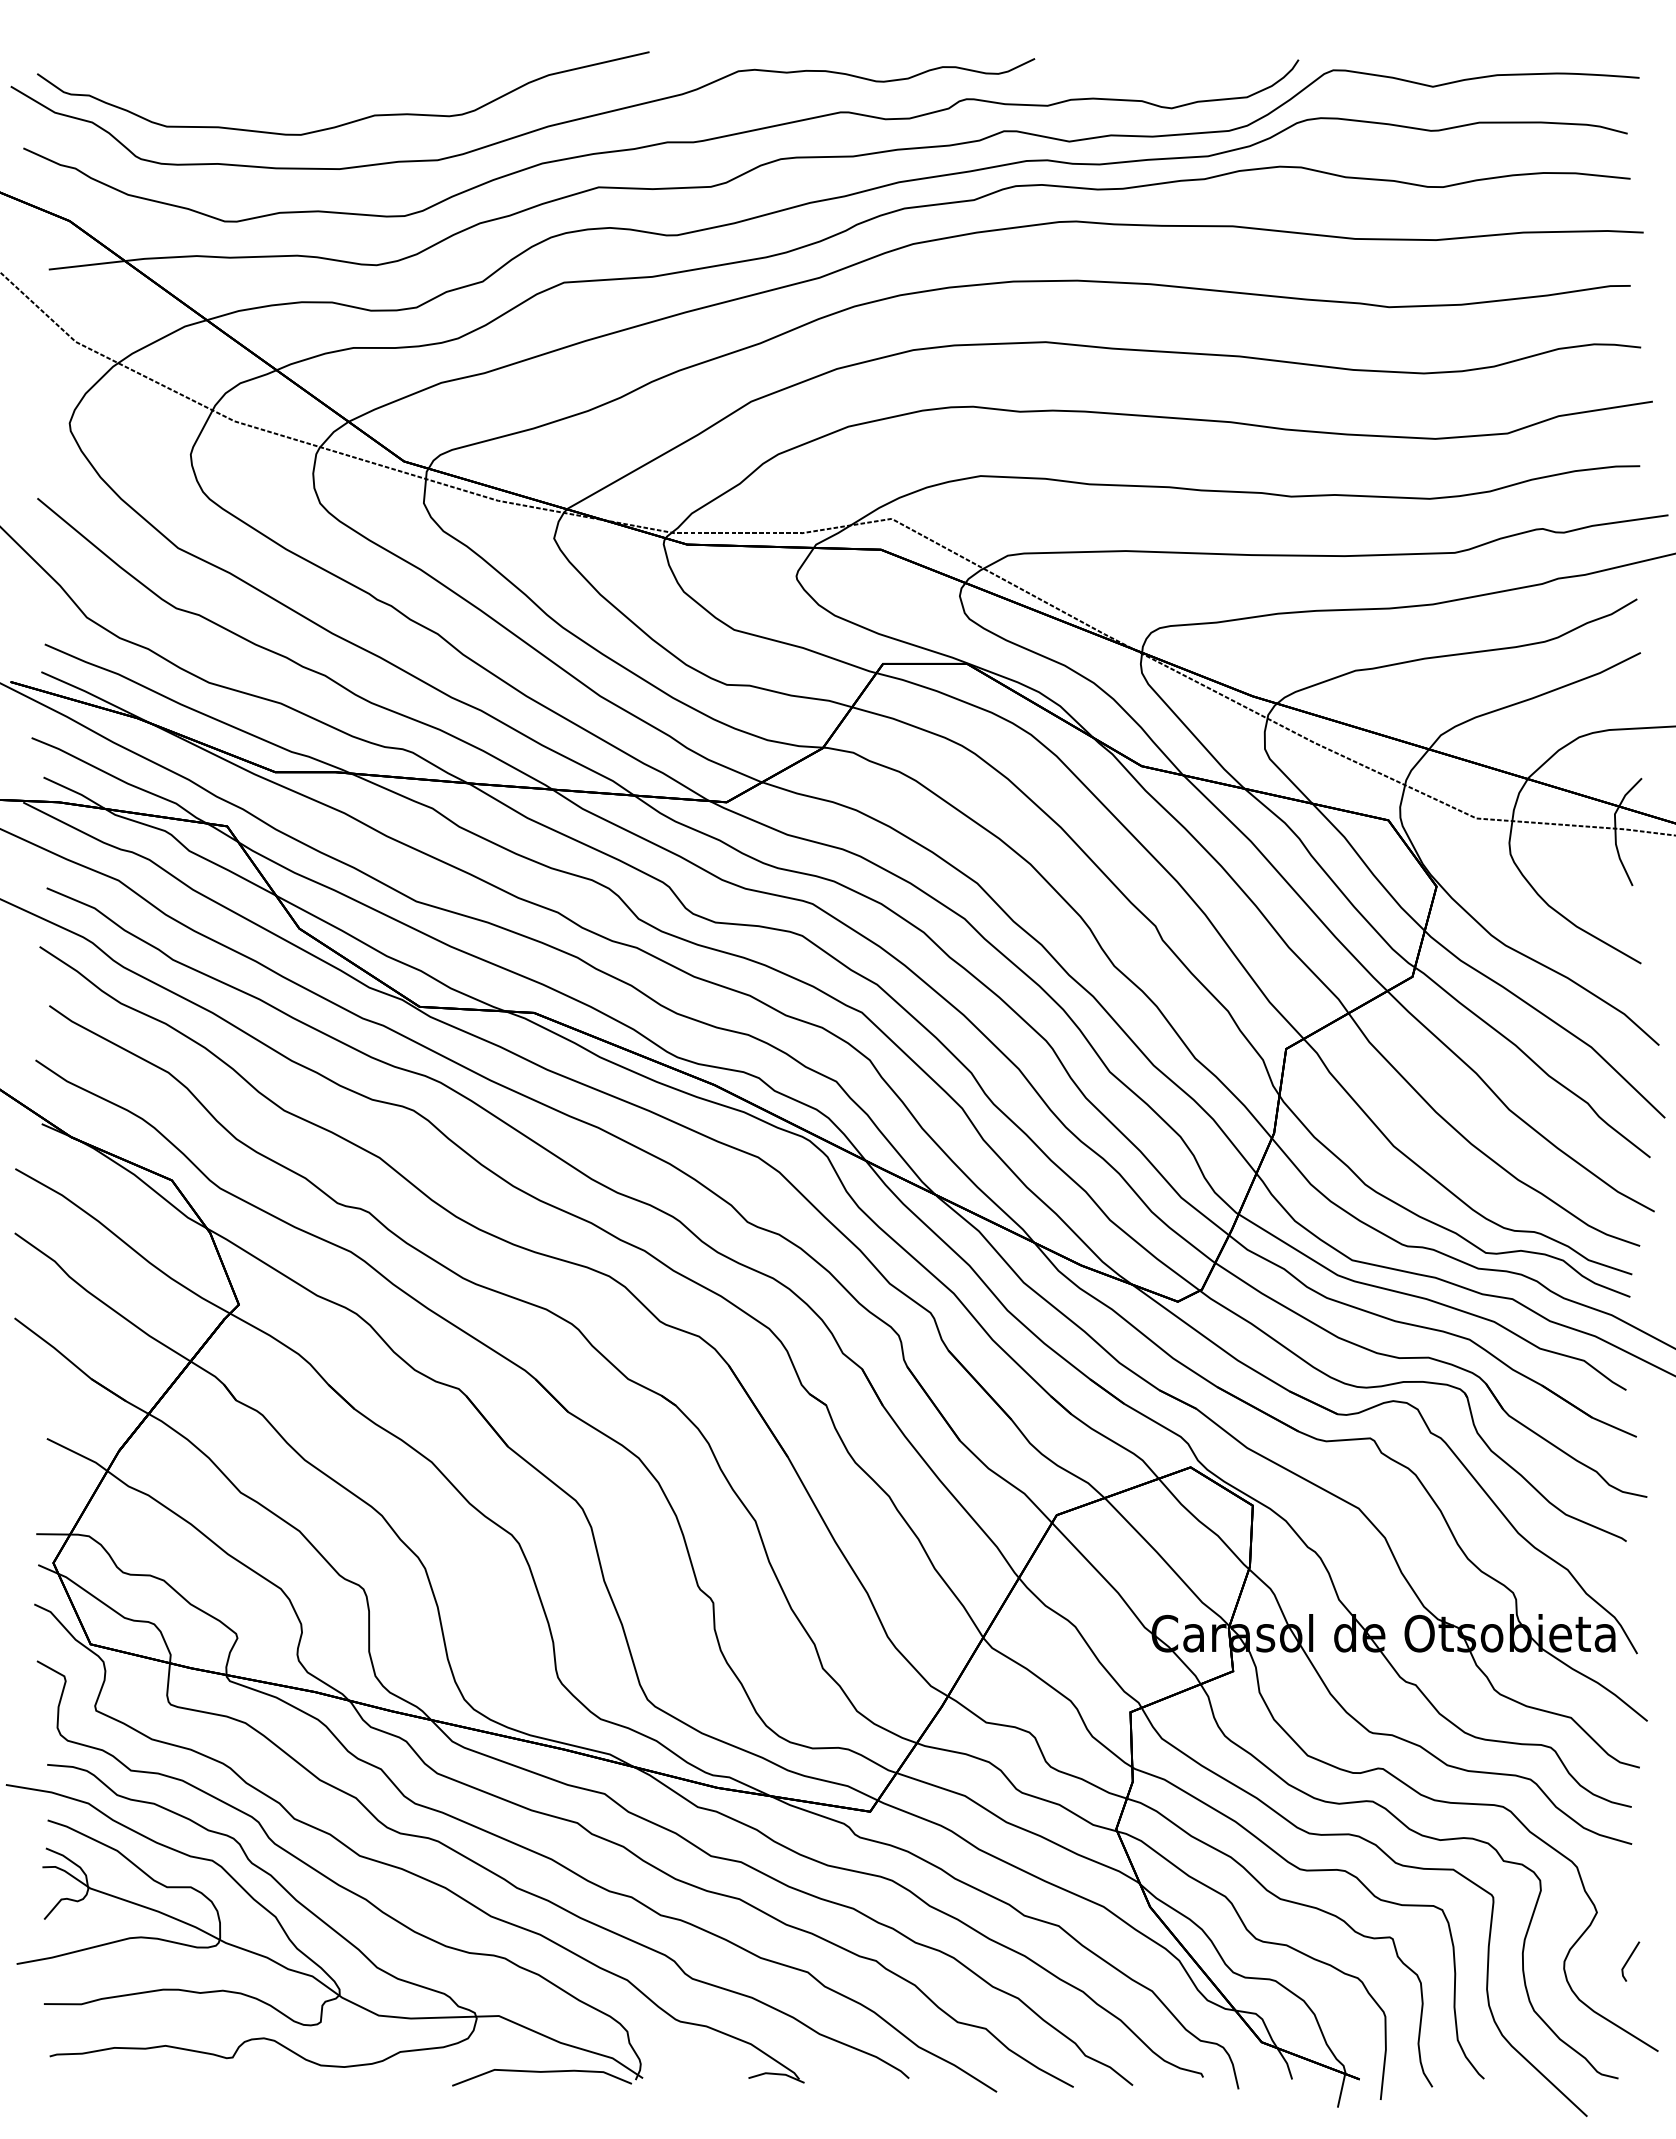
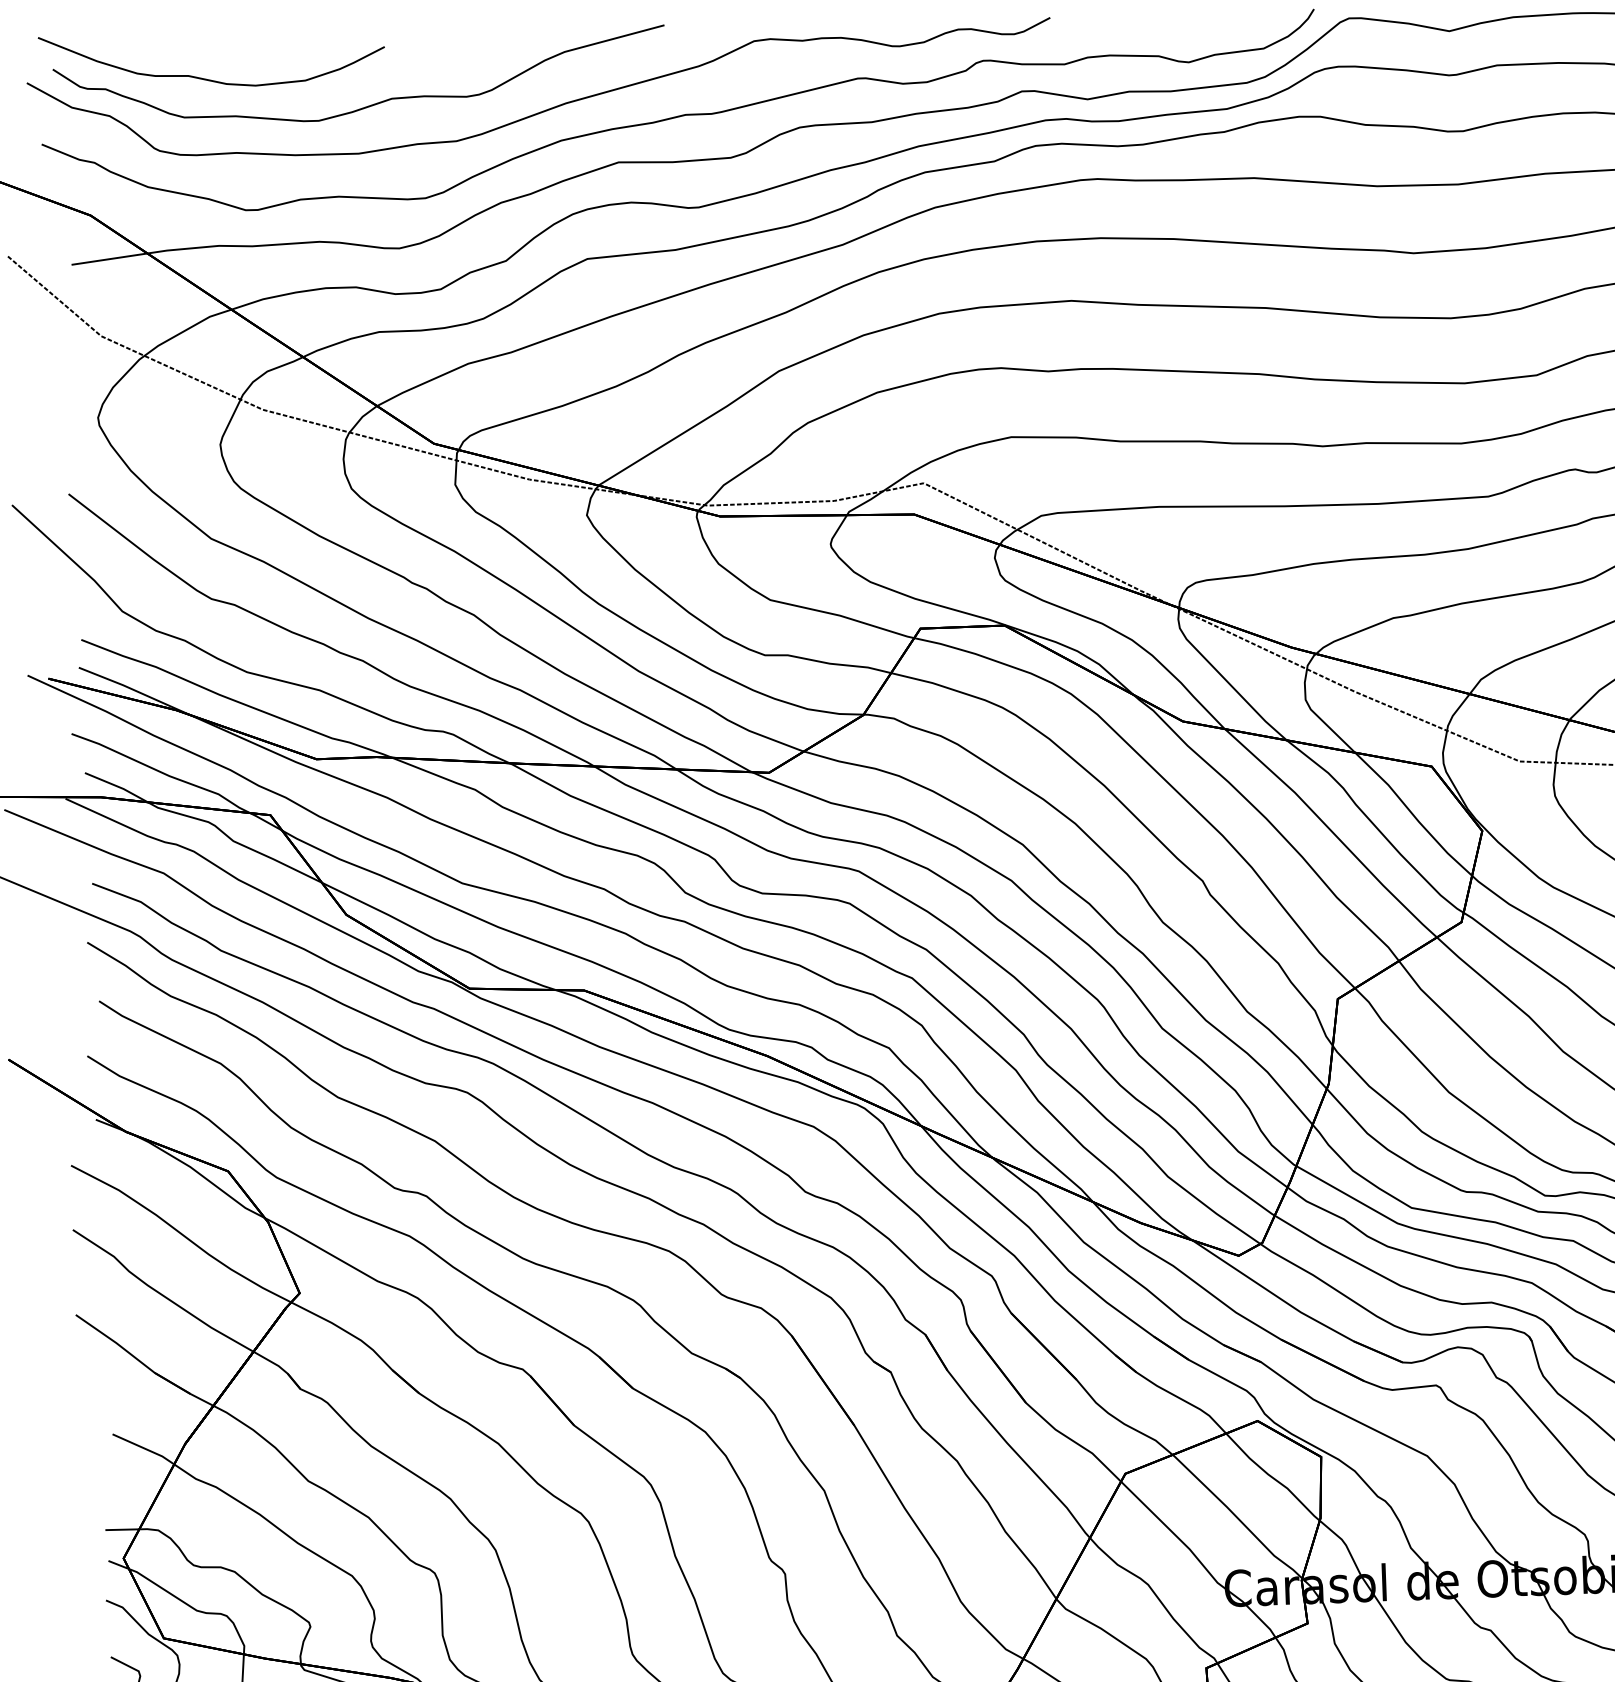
curve: (190, 88) -> (206, 78), added

